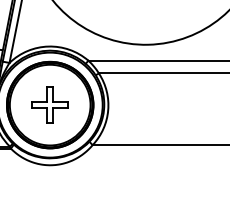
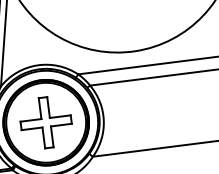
part: (50, 105) -> (46, 123), size x1.43

